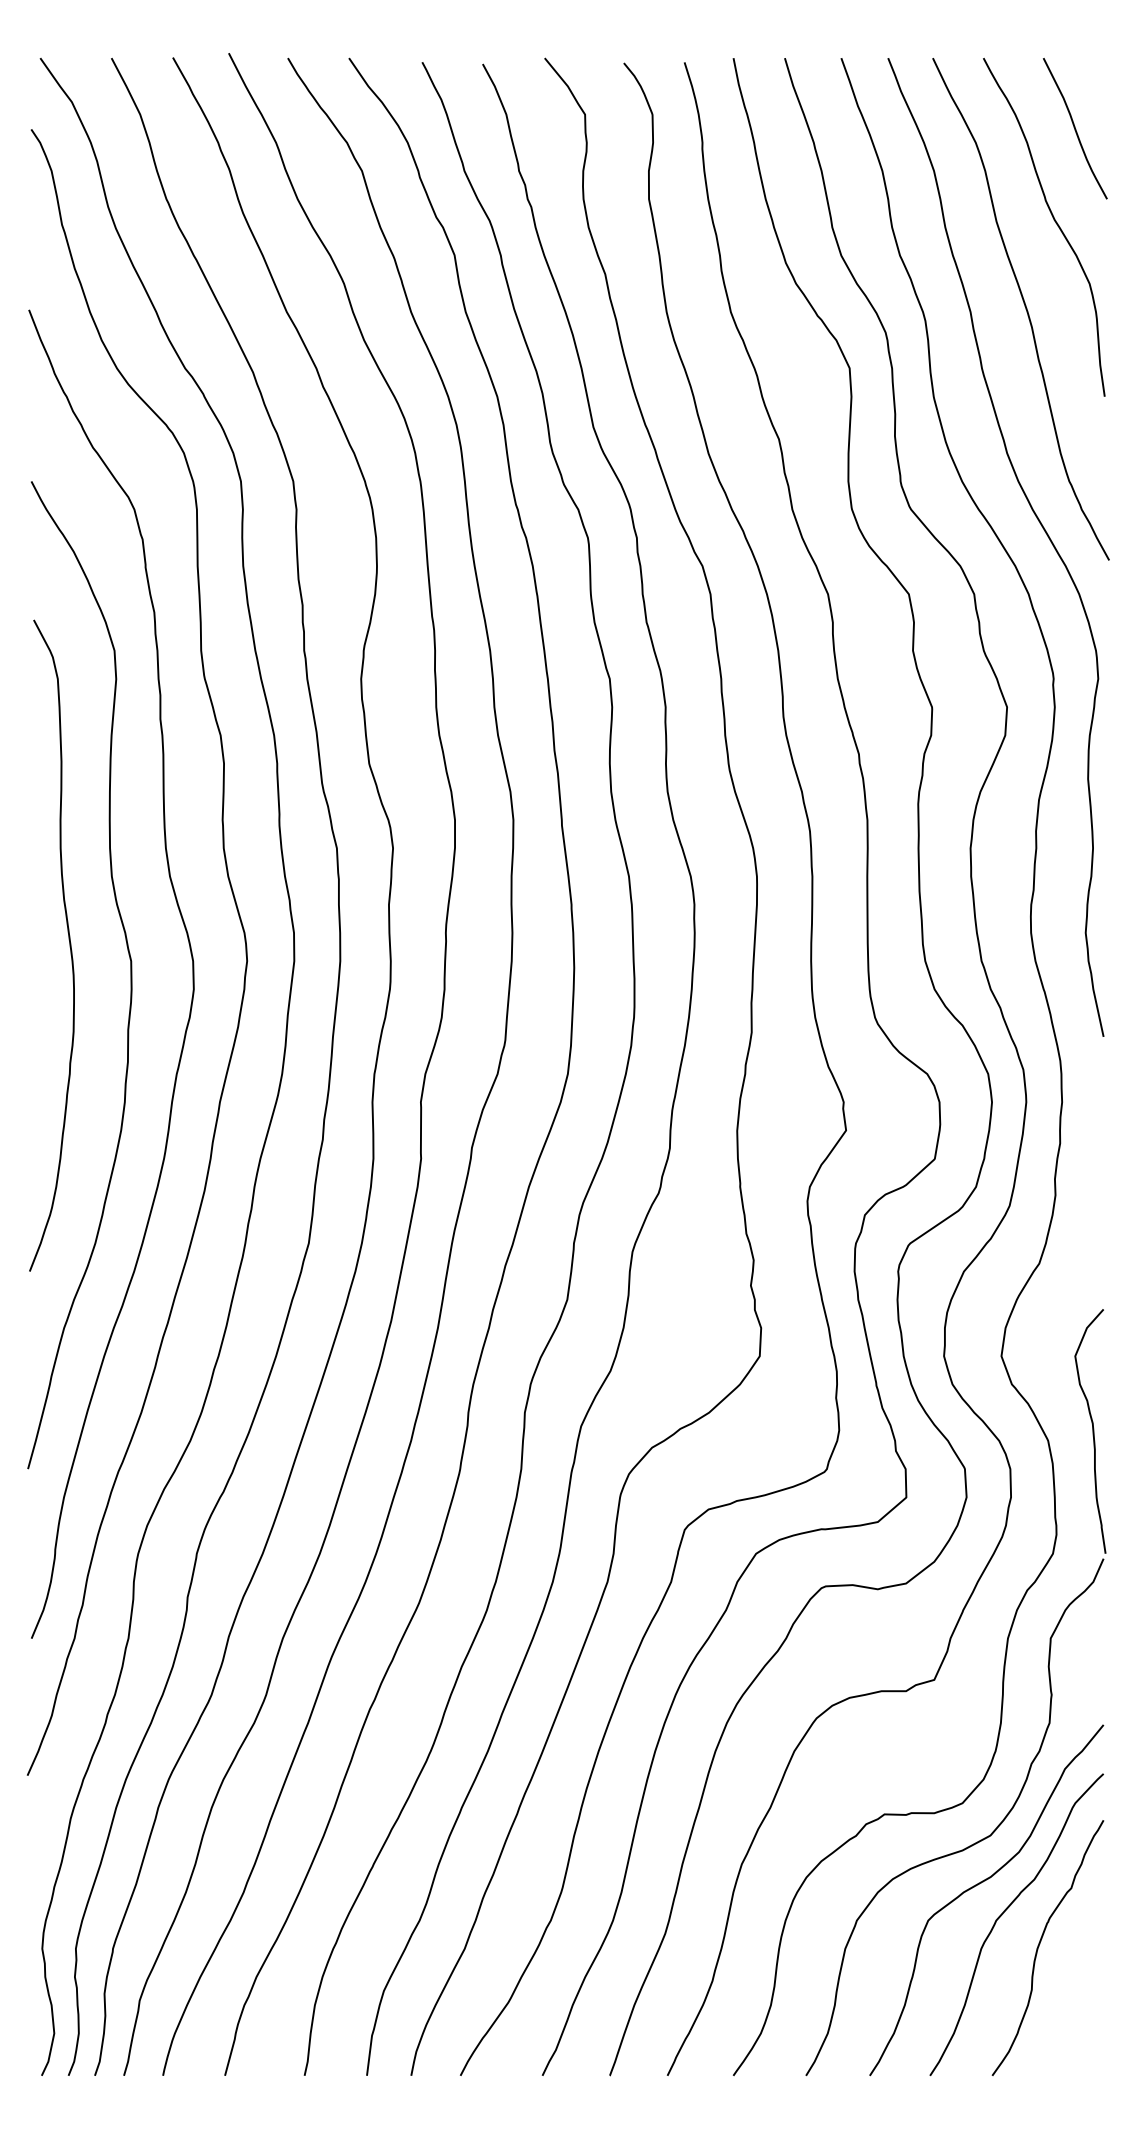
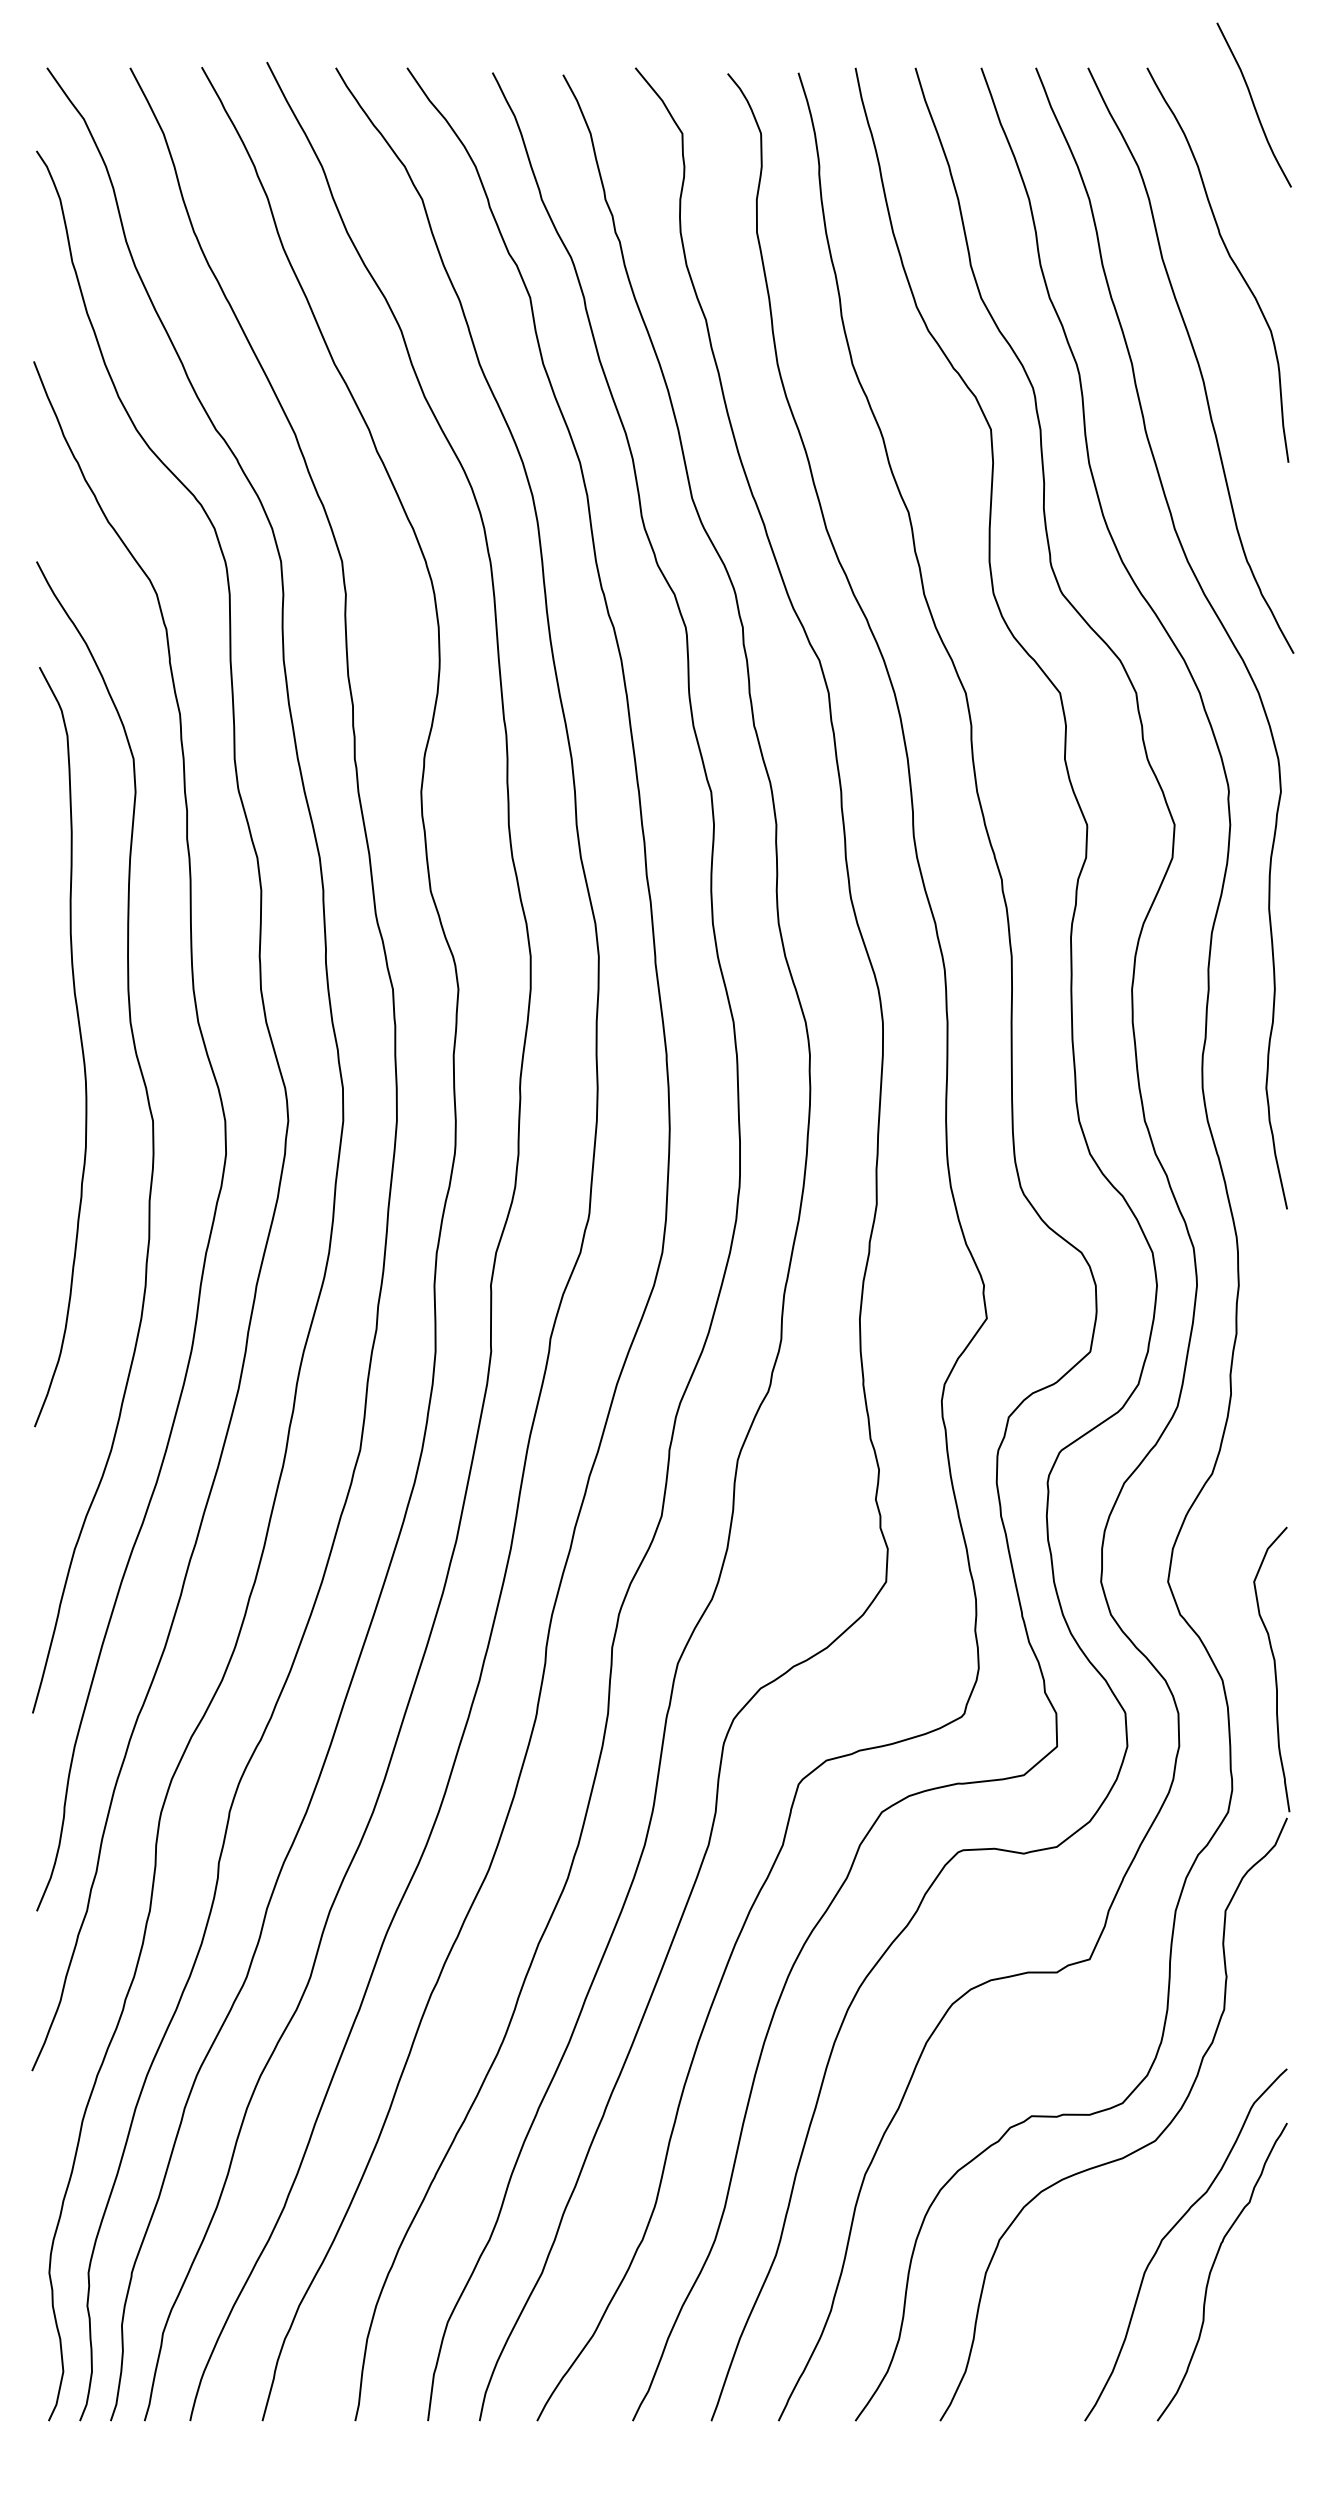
curve: (1074, 128) -> (1253, 104), moved
curve: (68, 941) -> (80, 1042), moved
curve: (978, 1884) -> (1141, 2198), removed

